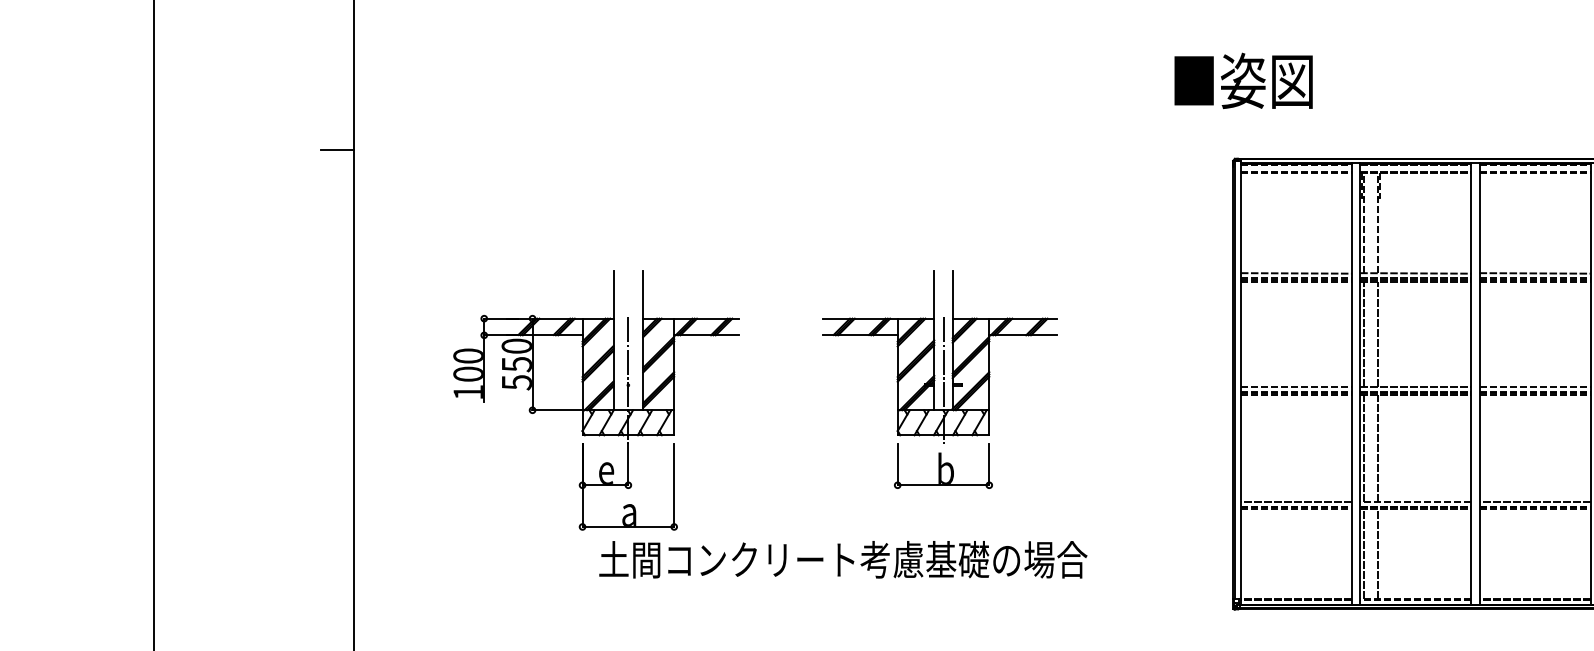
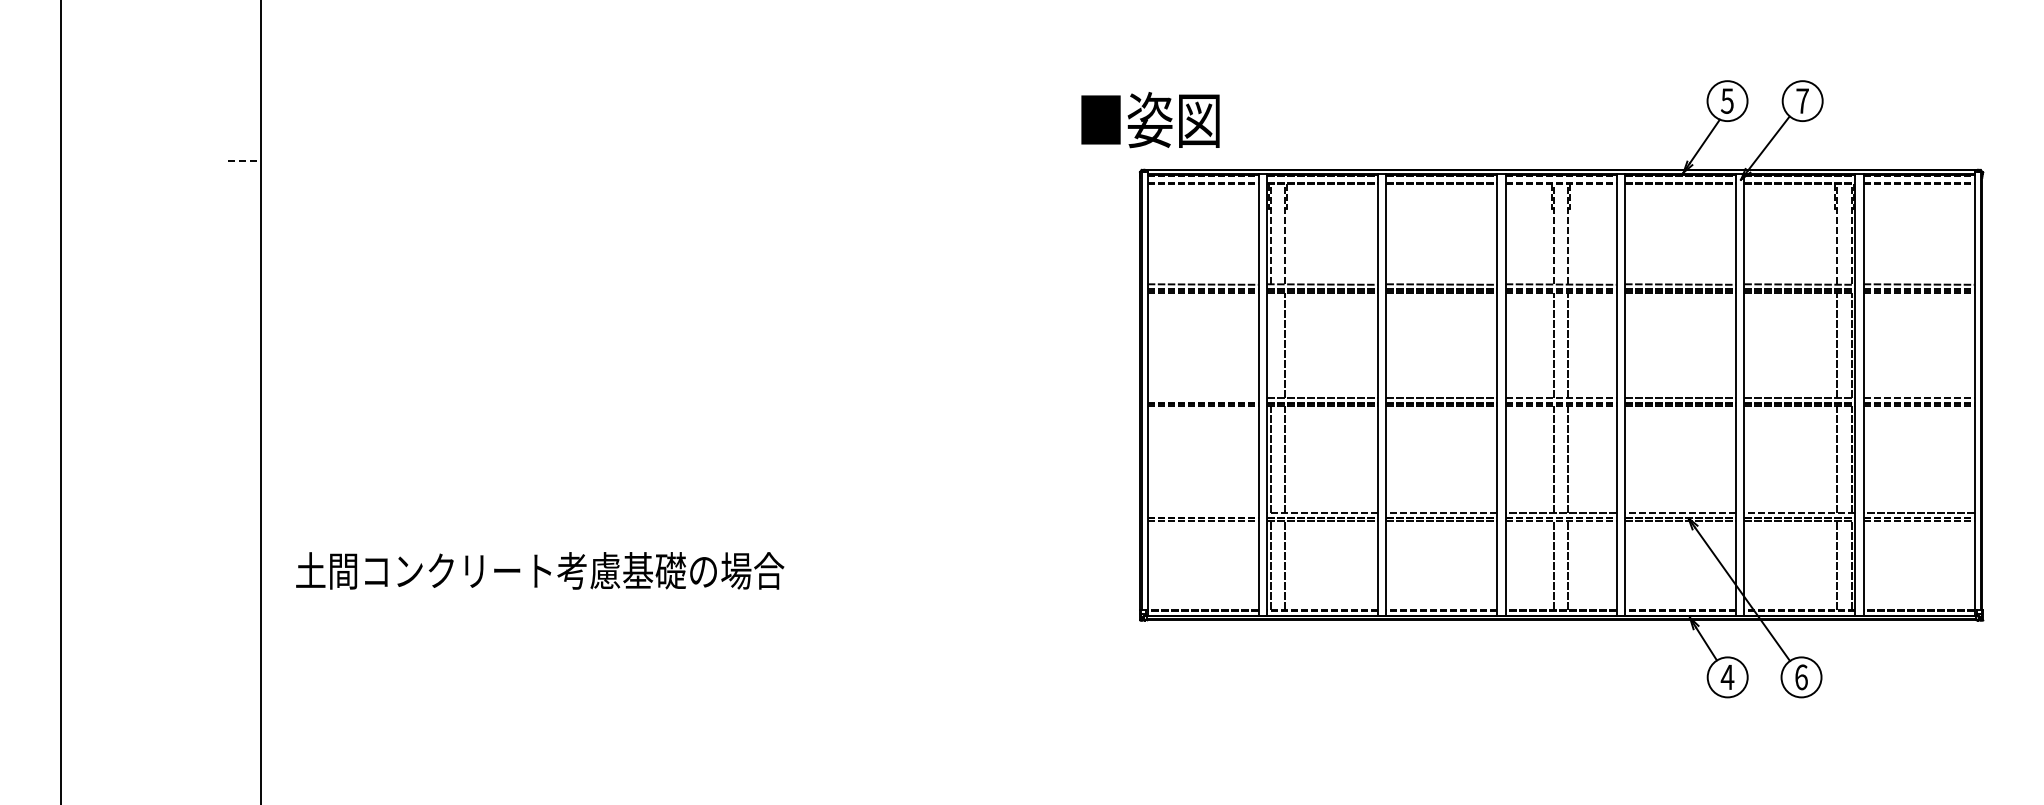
text: (1243, 81) -> (1150, 120), moved
line: (337, 149) -> (244, 160), solid -> dashed
line: (1363, 334) -> (1270, 345), removed
part: (939, 379) -> (846, 390), removed
line: (1295, 386) -> (1202, 397), removed
part: (596, 400) -> (503, 411), removed
line: (1295, 501) -> (1202, 512), removed
text: (843, 559) -> (540, 570), moved

